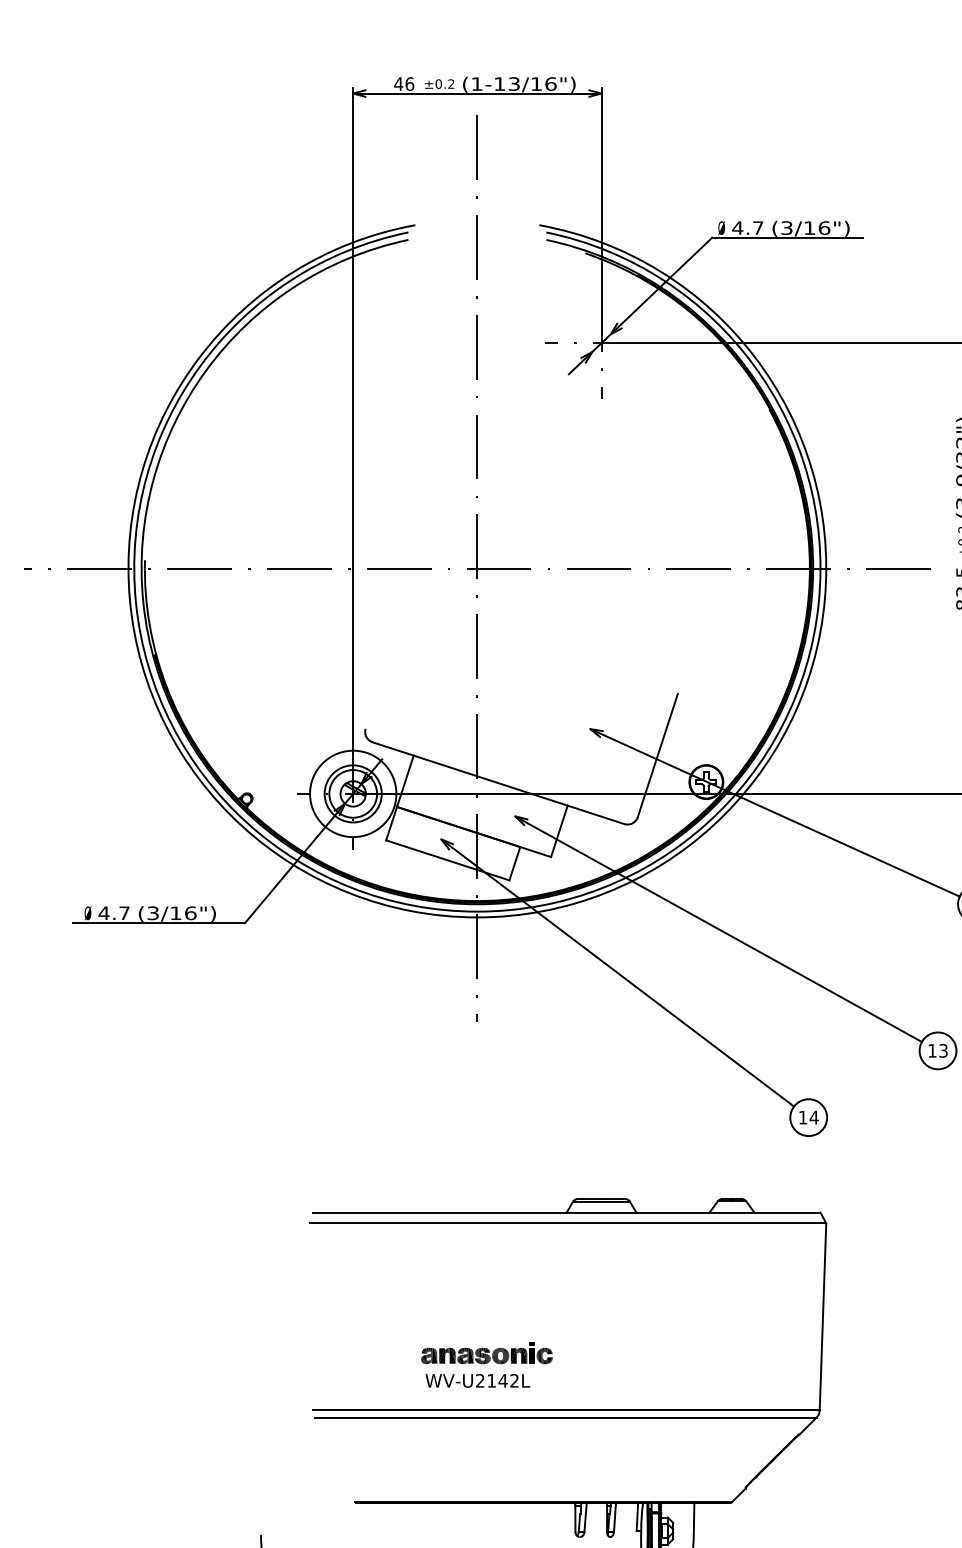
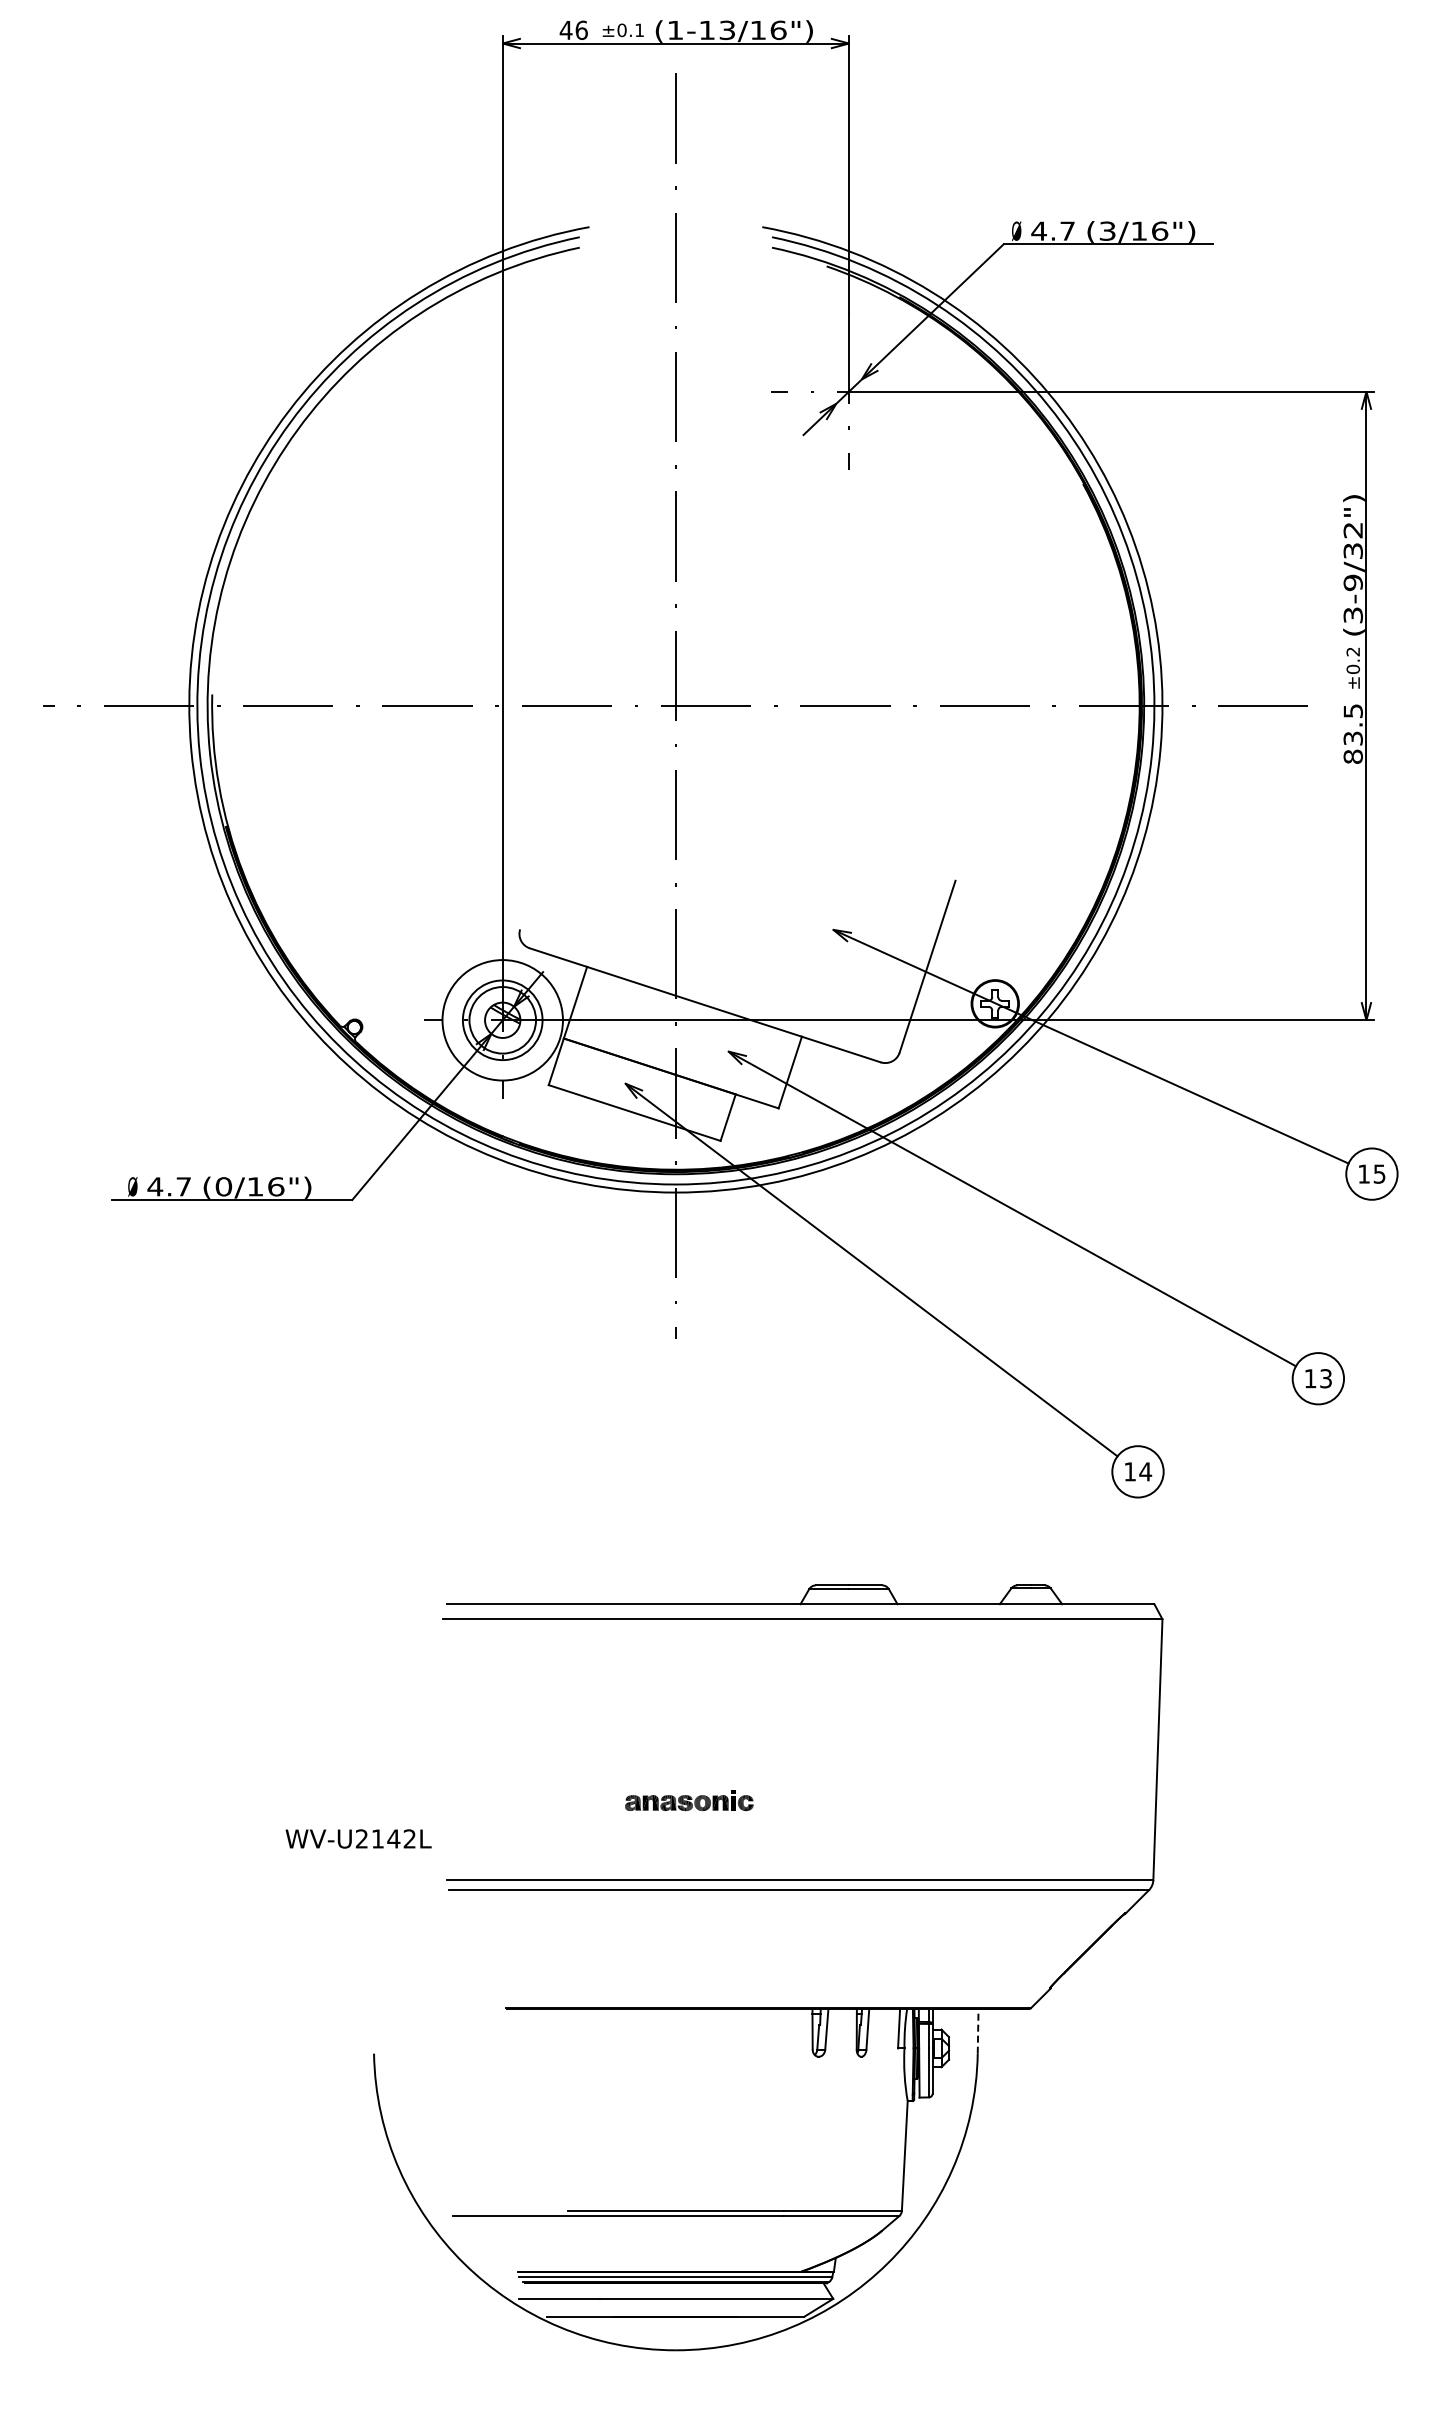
text: (451, 83) -> (639, 29), ±0.2 -> ±0.1
text: (153, 913) -> (223, 1186), (3/16") -> (0/16")
part: (487, 1353) -> (689, 1800), size x0.7
text: (477, 1380) -> (358, 1838), moved
line: (694, 1518) -> (978, 2030), solid -> dashed

